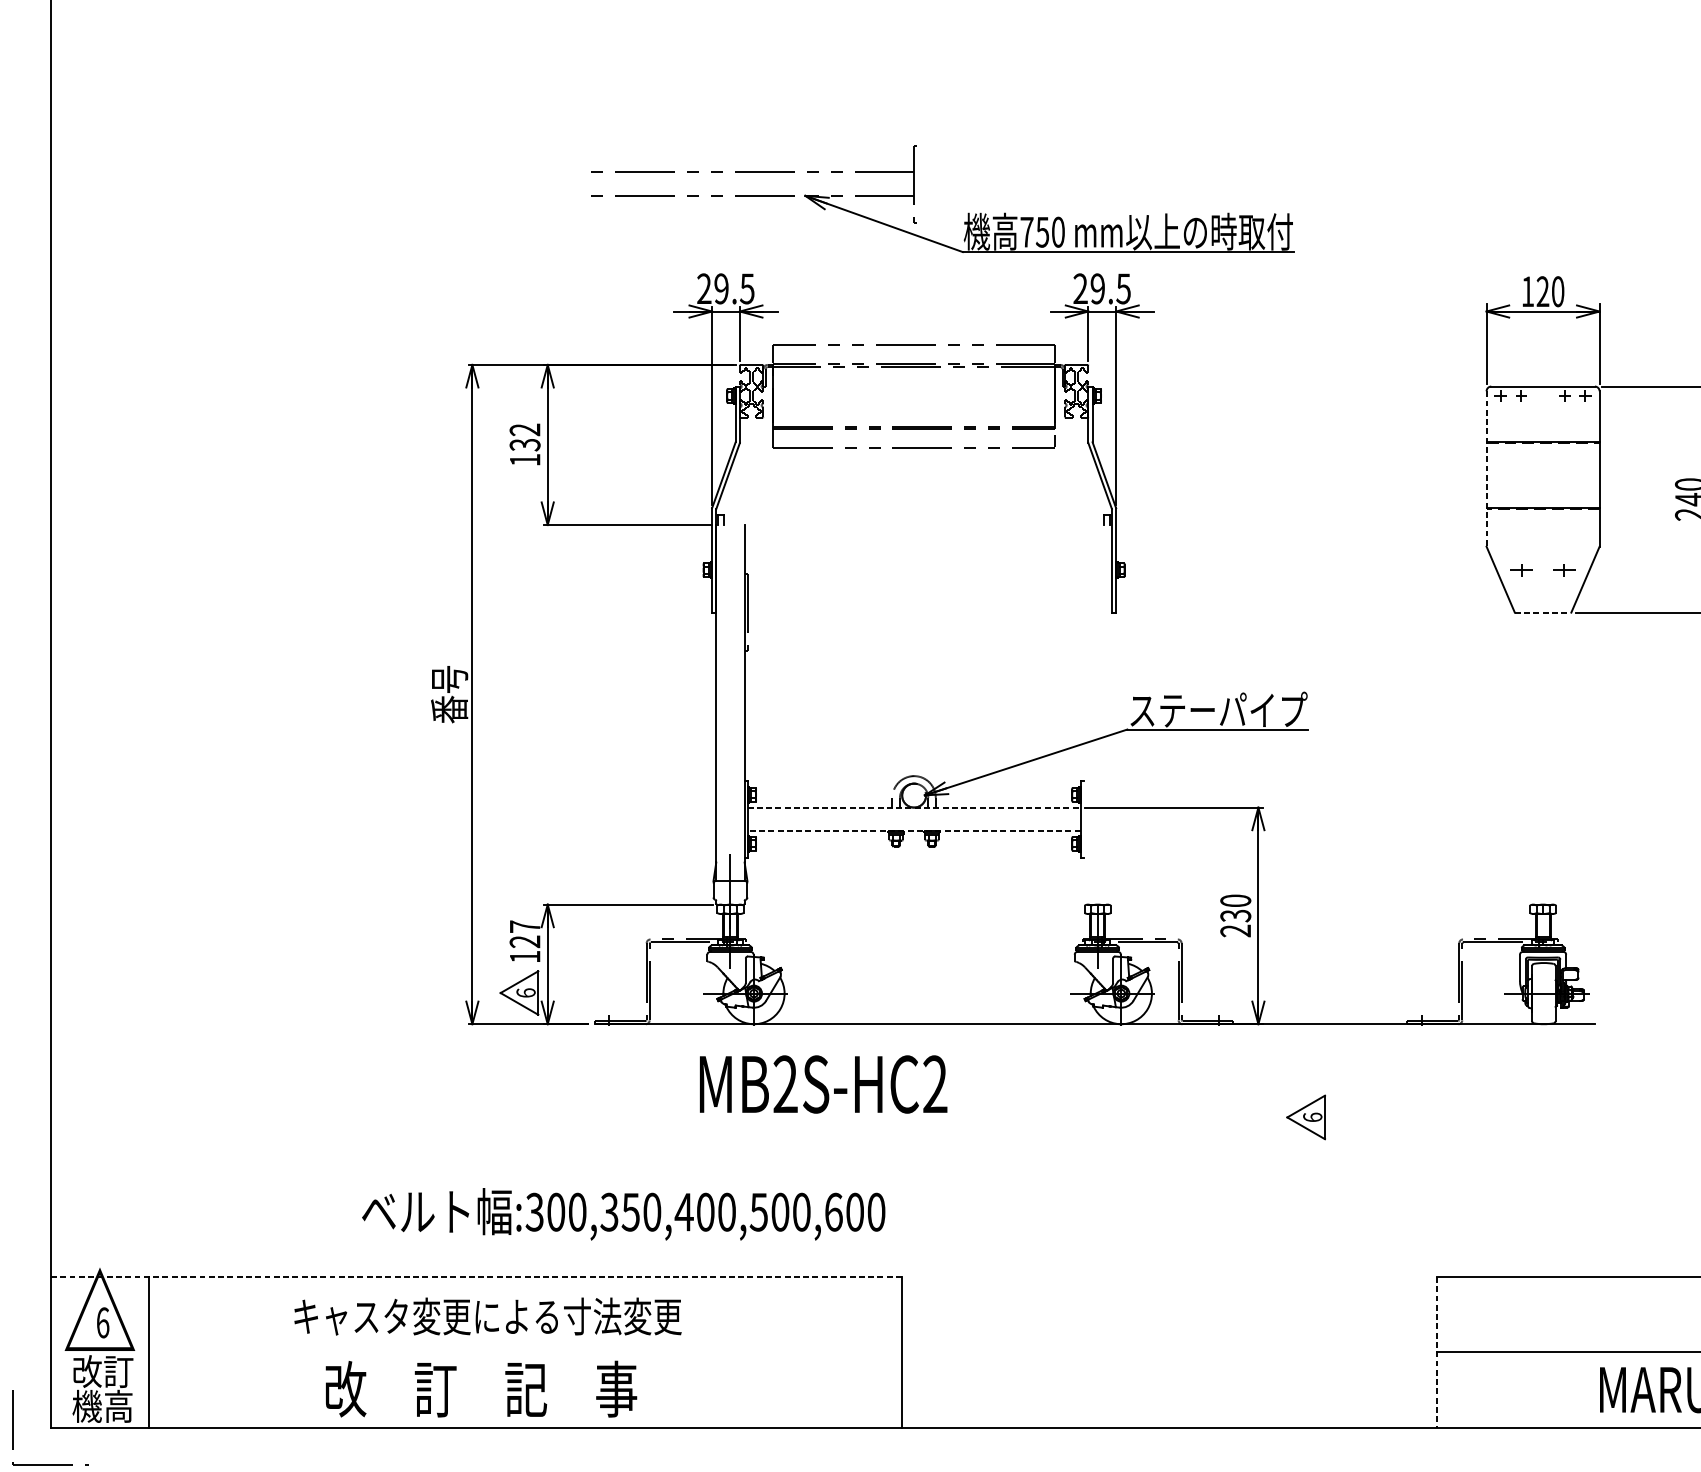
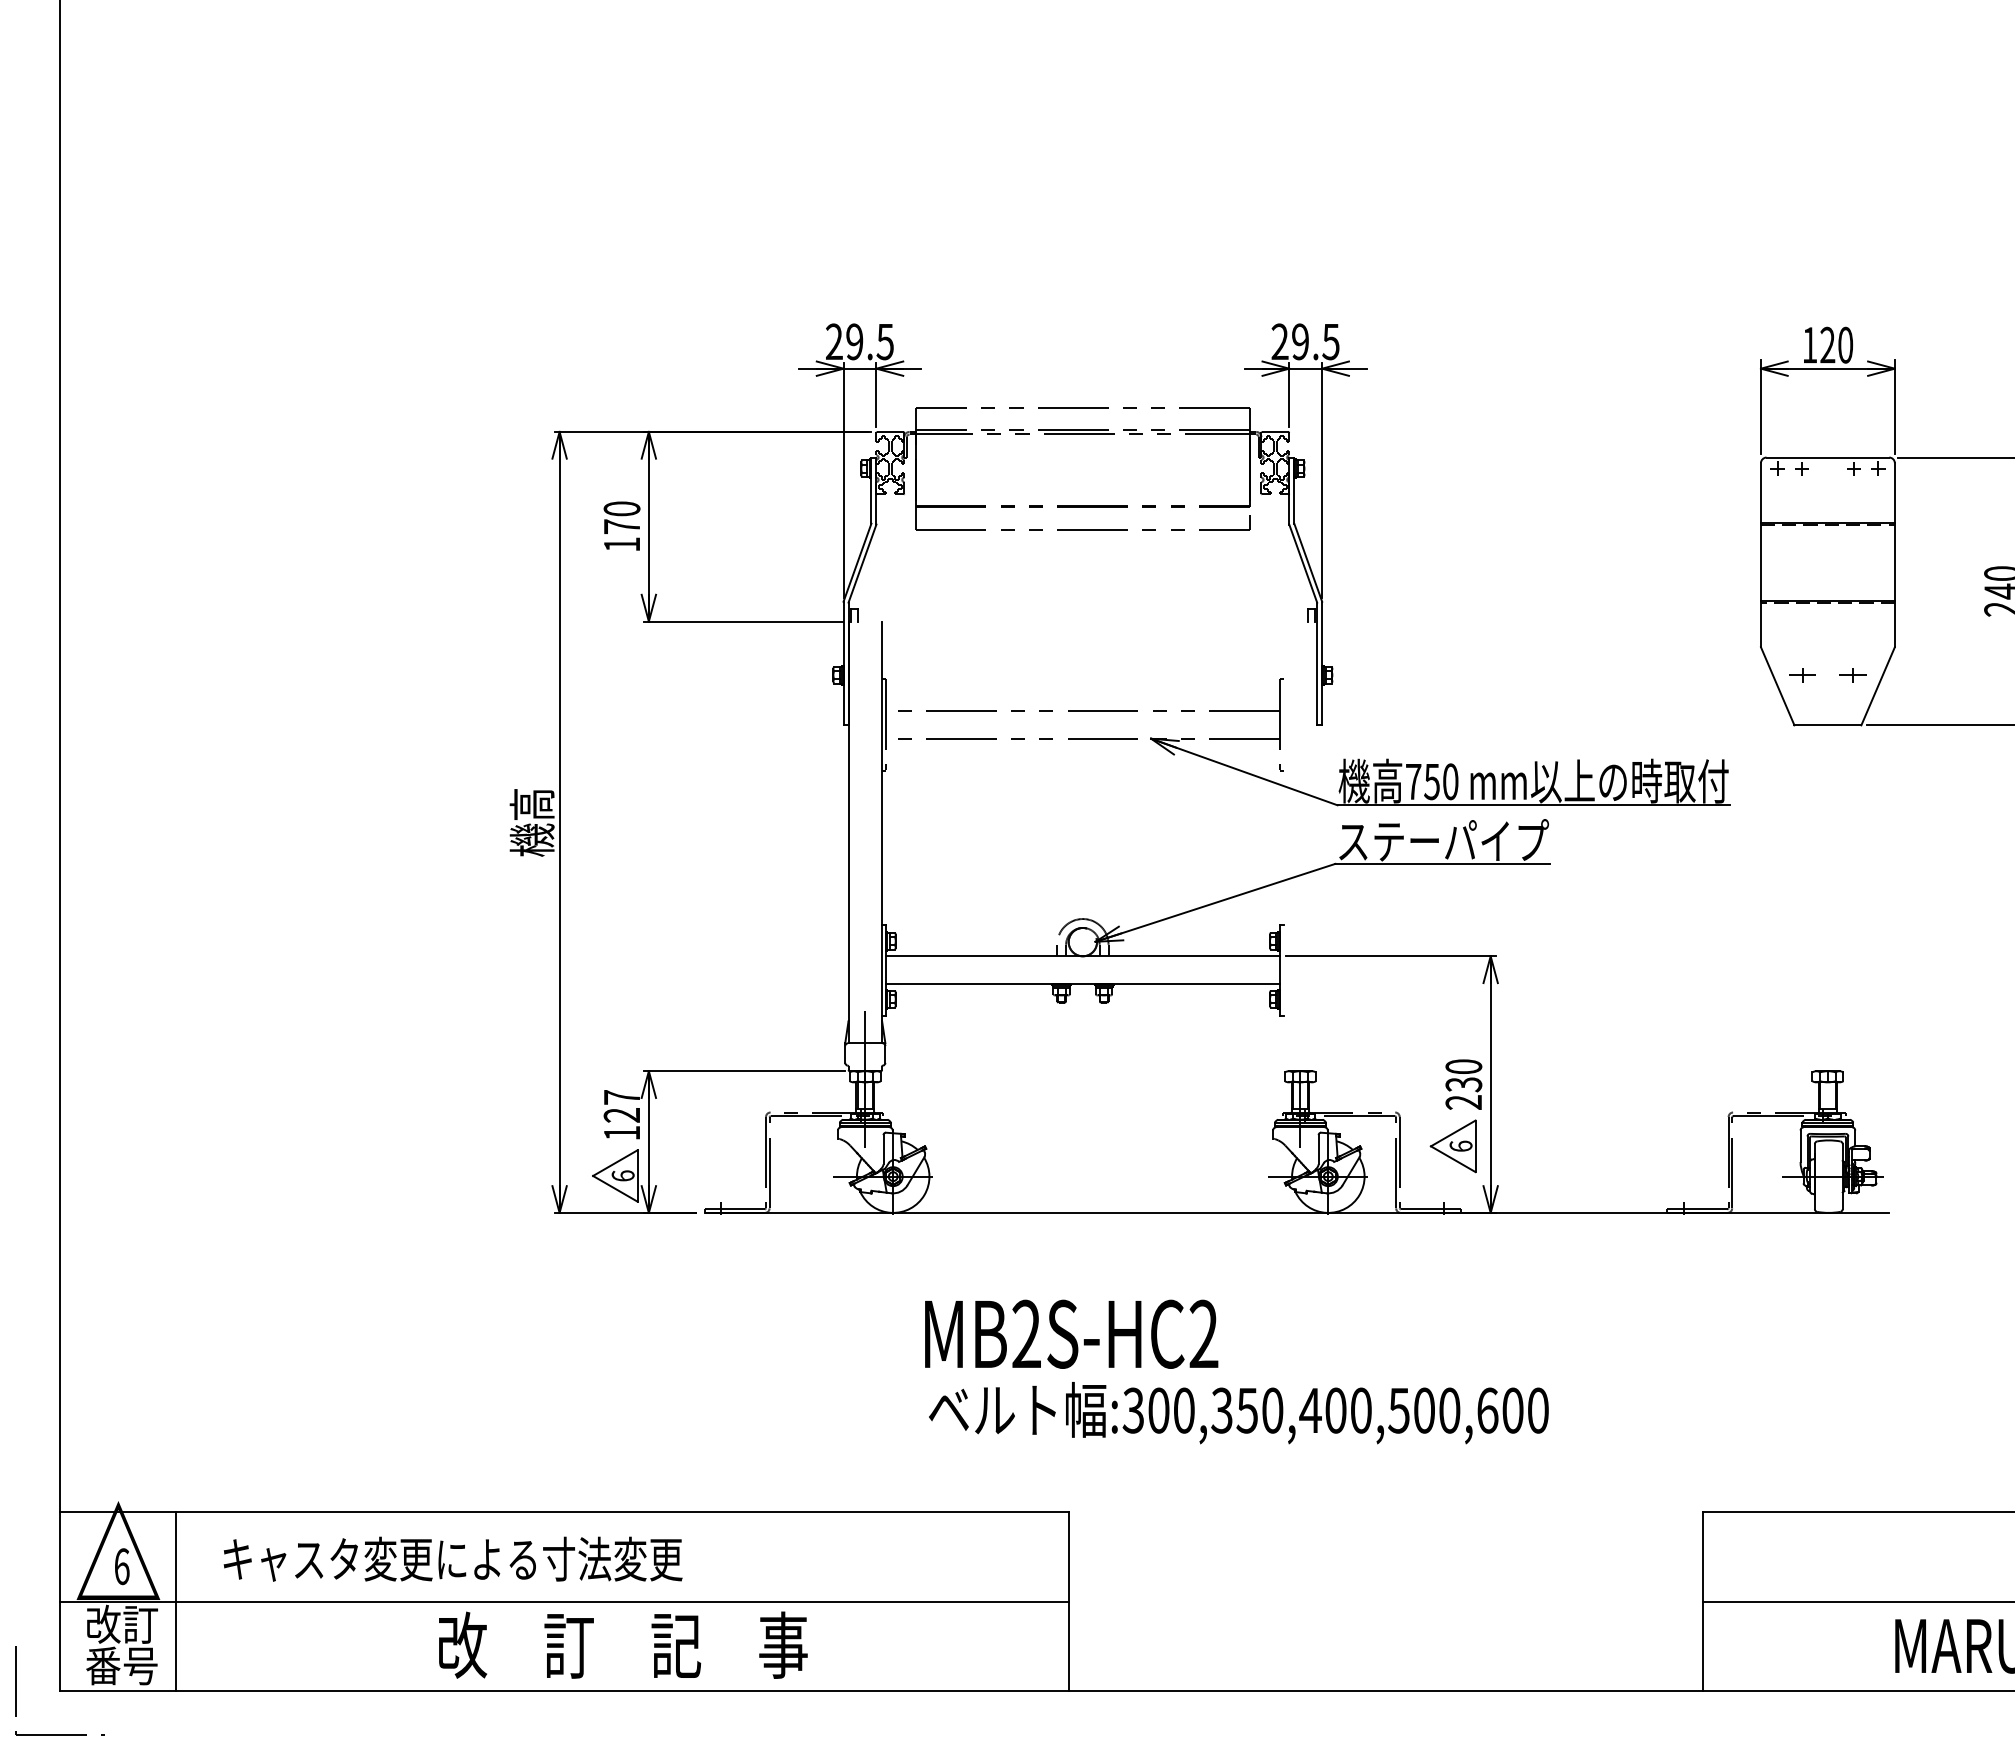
part: (967, 213) -> (1343, 759), moved
text: (524, 437) -> (621, 517), 132 -> 170
line: (1486, 469) -> (1760, 555), dashed -> solid
line: (1543, 612) -> (1828, 725), dashed -> solid
text: (448, 694) -> (531, 822), 番号 -> 機高
line: (914, 807) -> (1083, 956), dashed -> solid
line: (913, 831) -> (1082, 984), dashed -> solid
text: (823, 1083) -> (1071, 1333), moved
part: (1305, 1117) -> (1452, 1146), moved
text: (623, 1214) -> (1238, 1413), moved
line: (477, 1277) -> (565, 1512), dashed -> solid
text: (487, 1315) -> (452, 1558), moved
line: (476, 1352) -> (564, 1601), added
line: (1437, 1353) -> (1702, 1602), dashed -> solid
text: (481, 1388) -> (623, 1644), moved
text: (102, 1406) -> (121, 1665), 機高 -> 番号

